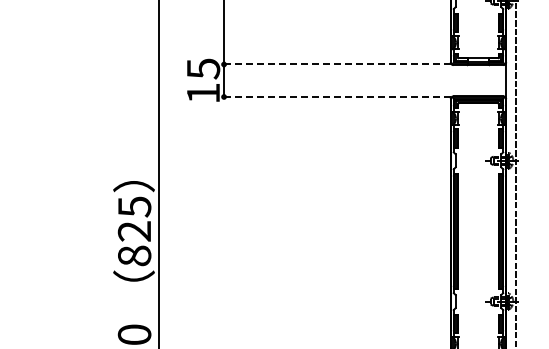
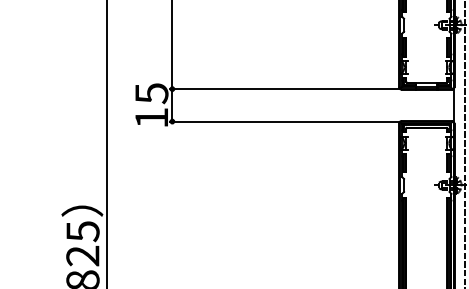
line: (336, 64) -> (284, 89), dashed -> solid
line: (336, 96) -> (284, 121), dashed -> solid

